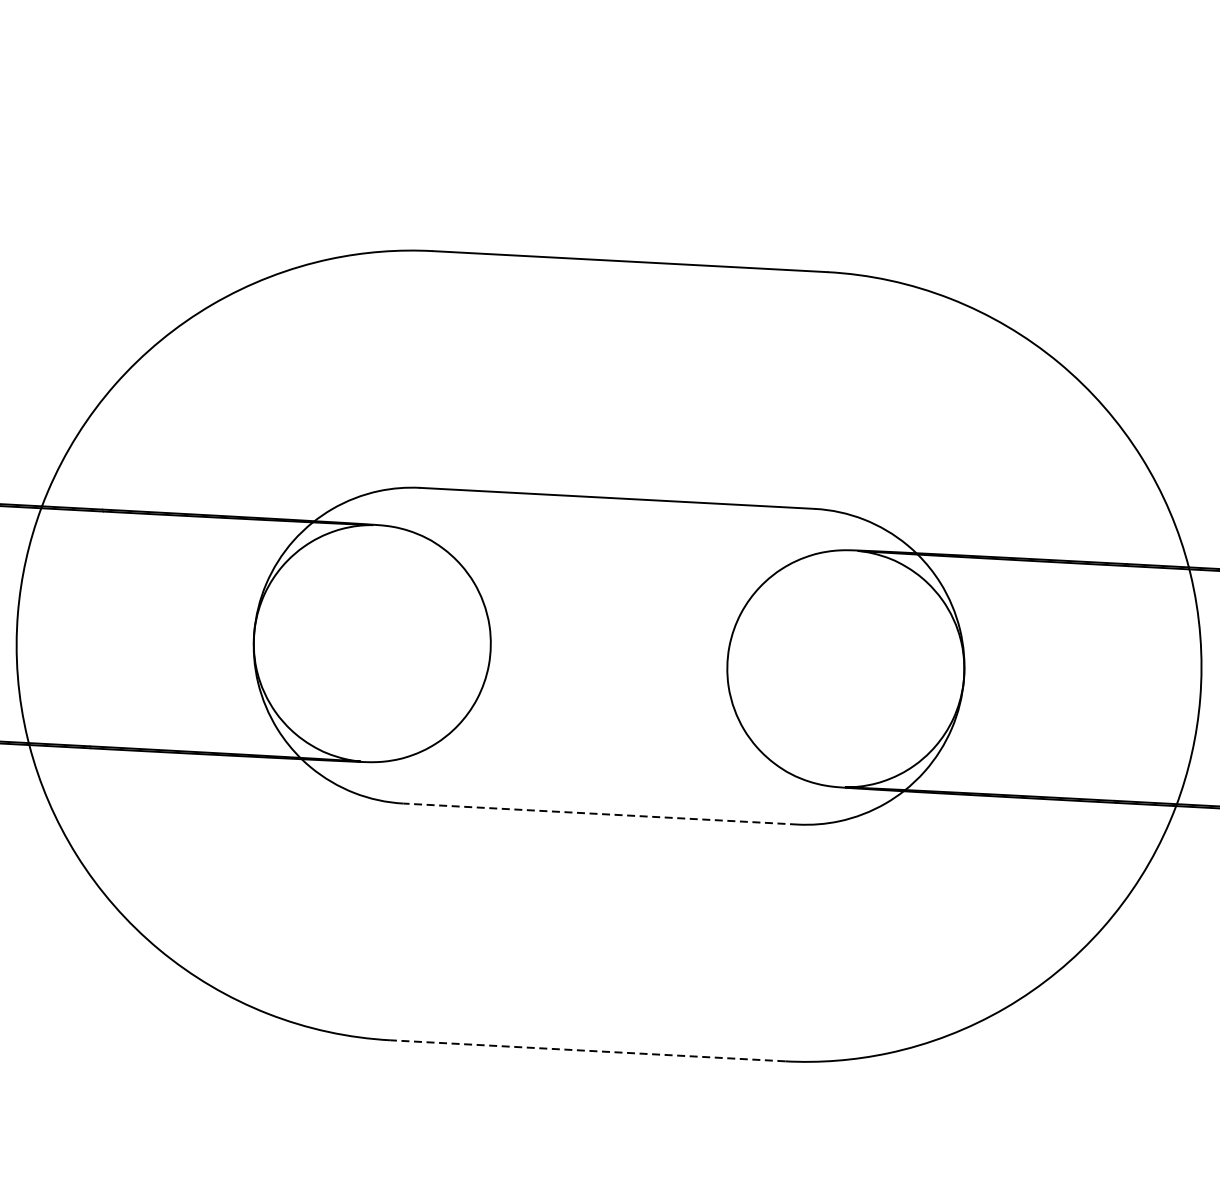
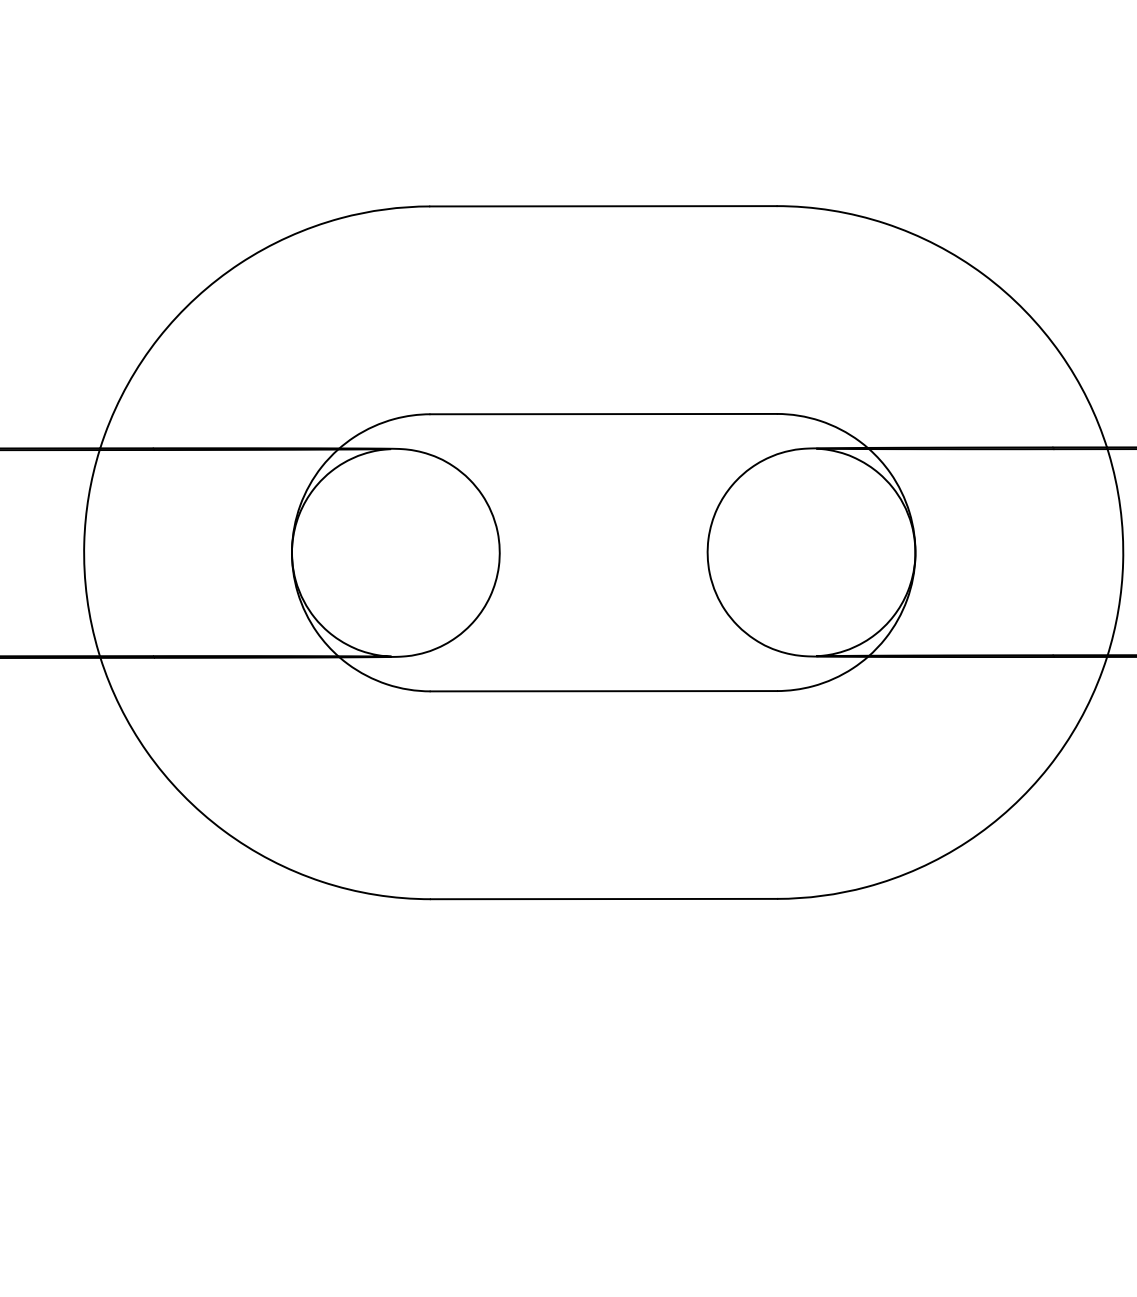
line: (600, 814) -> (603, 691), dashed -> solid
line: (587, 1051) -> (603, 899), dashed -> solid

